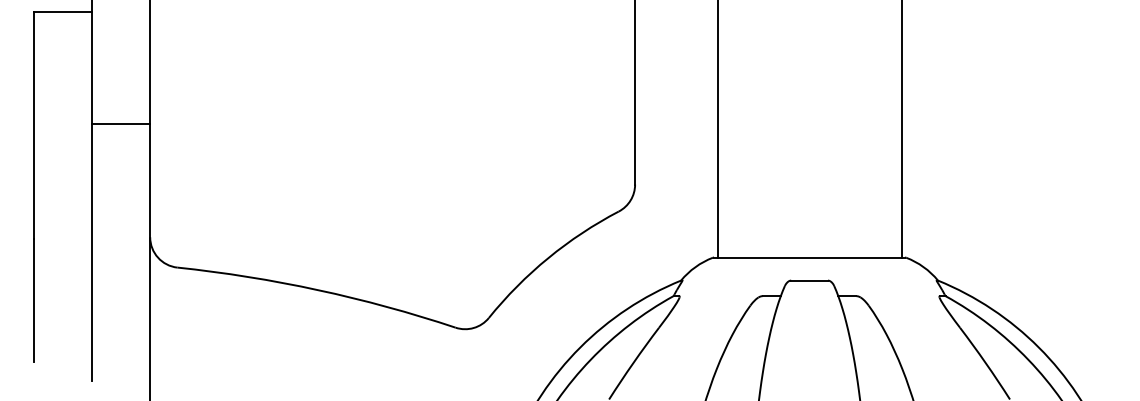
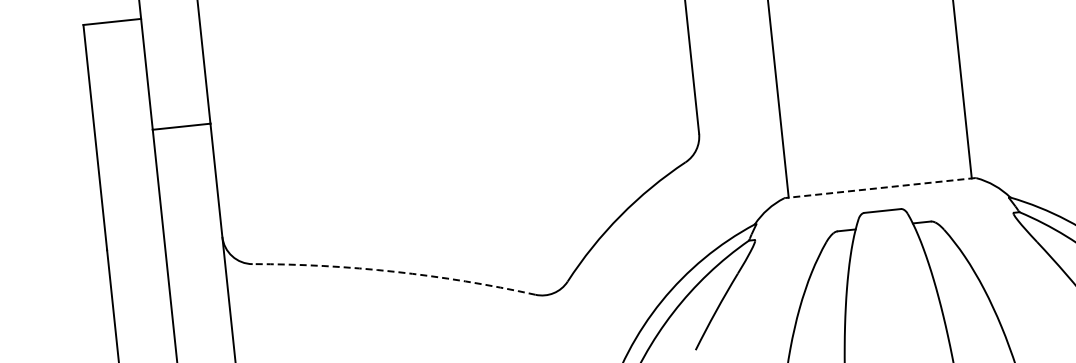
line: (809, 257) -> (880, 188), solid -> dashed
arc: (318, 290) -> (395, 272), solid -> dashed

